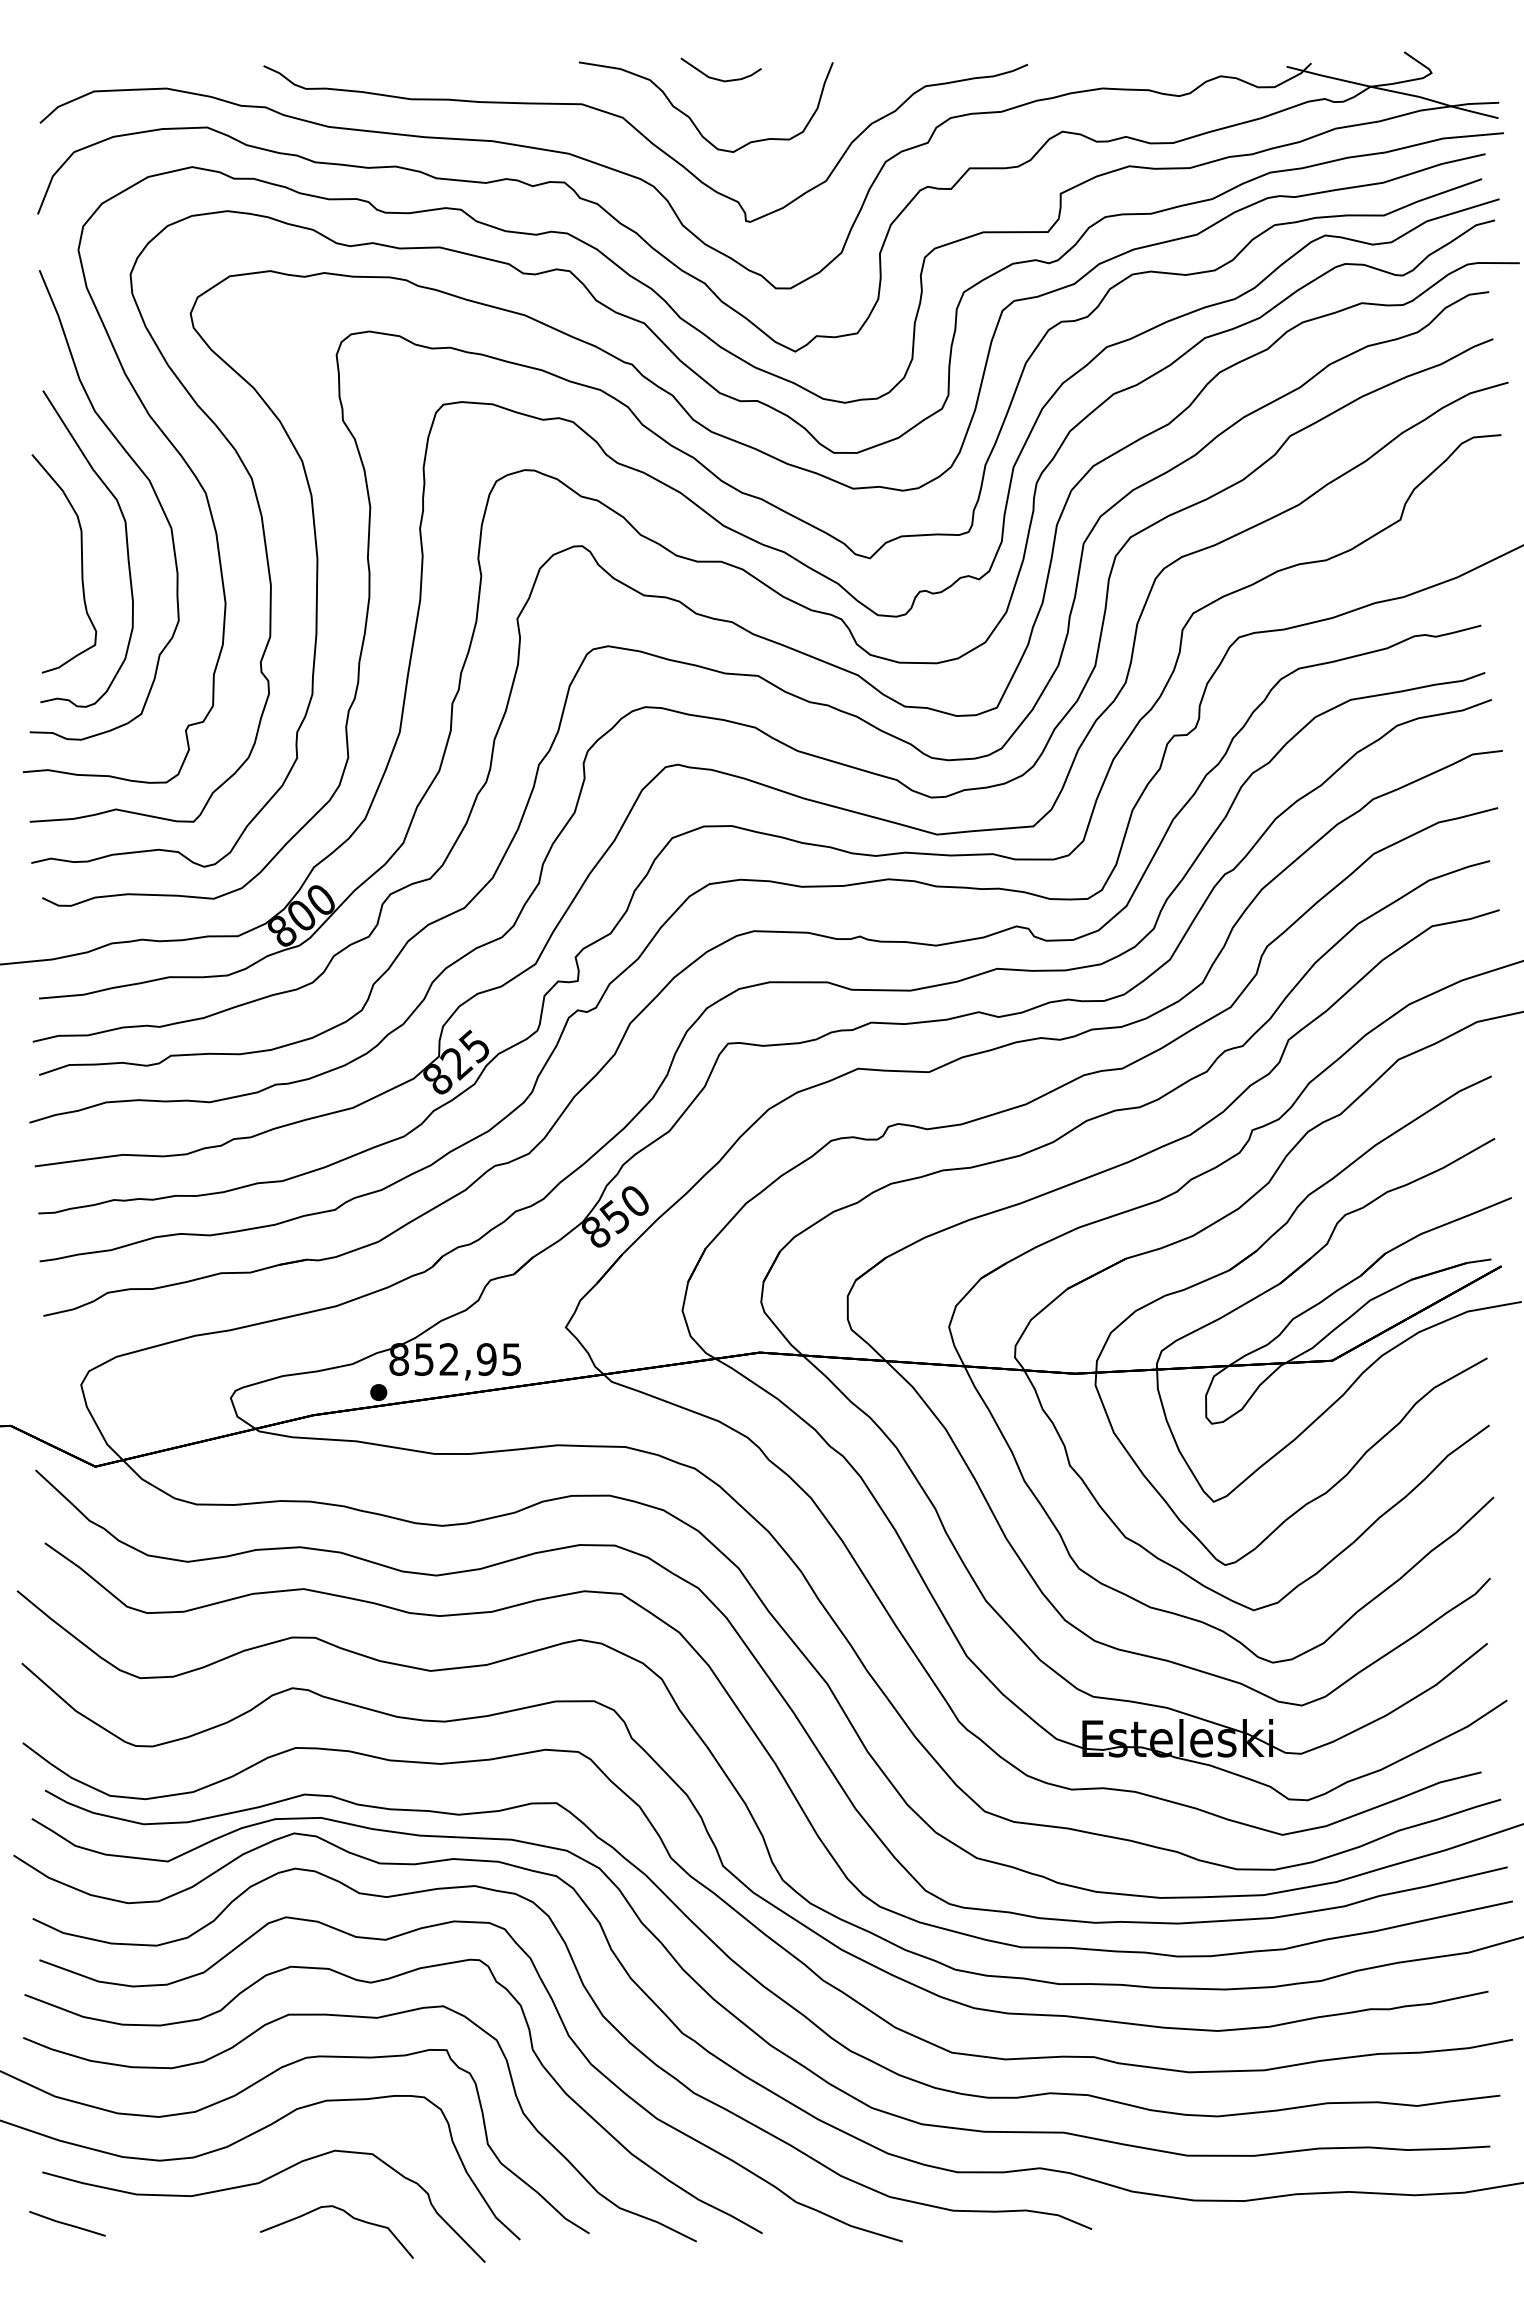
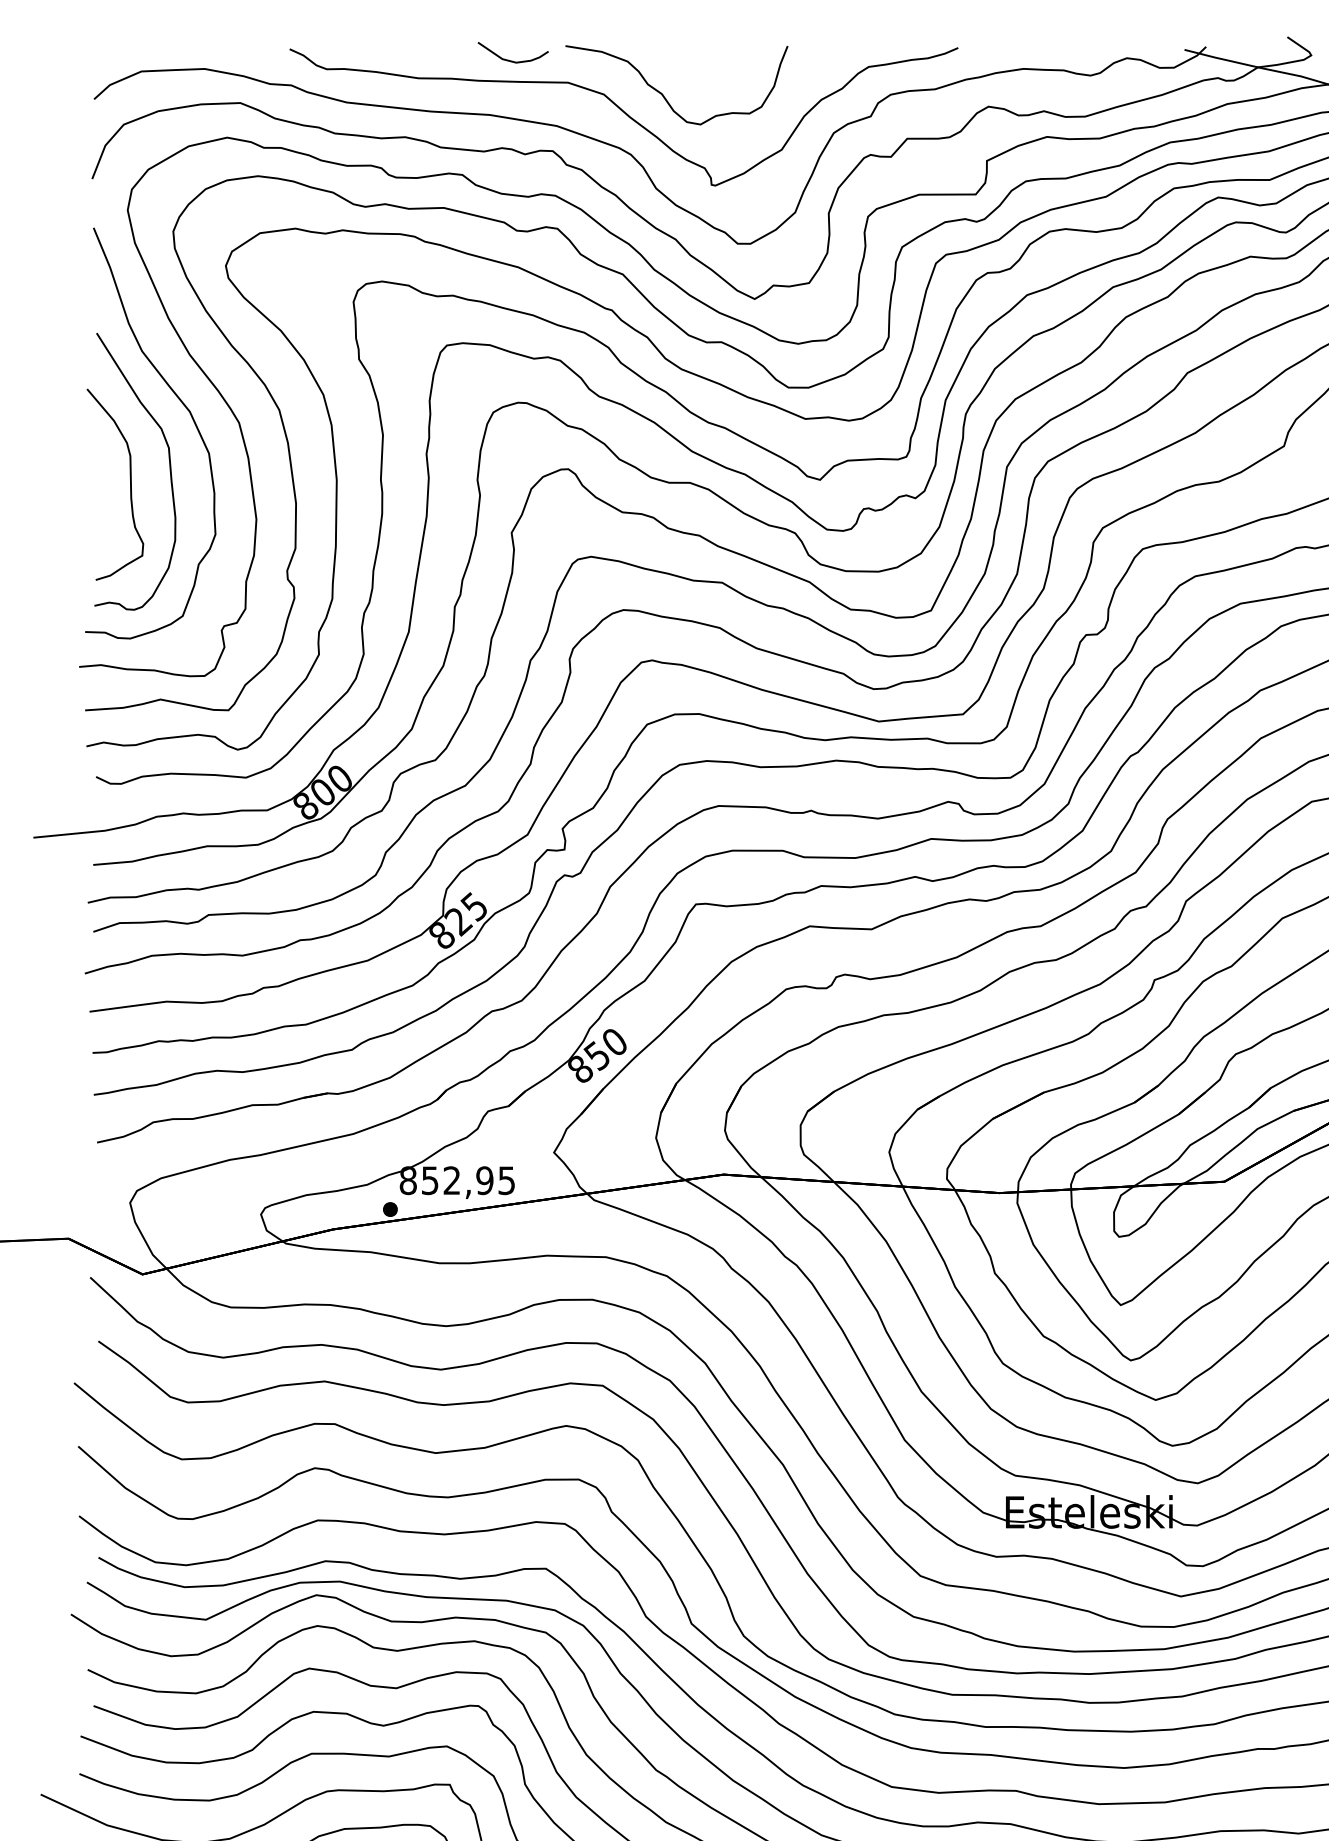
part: (718, 78) -> (510, 60), moved

